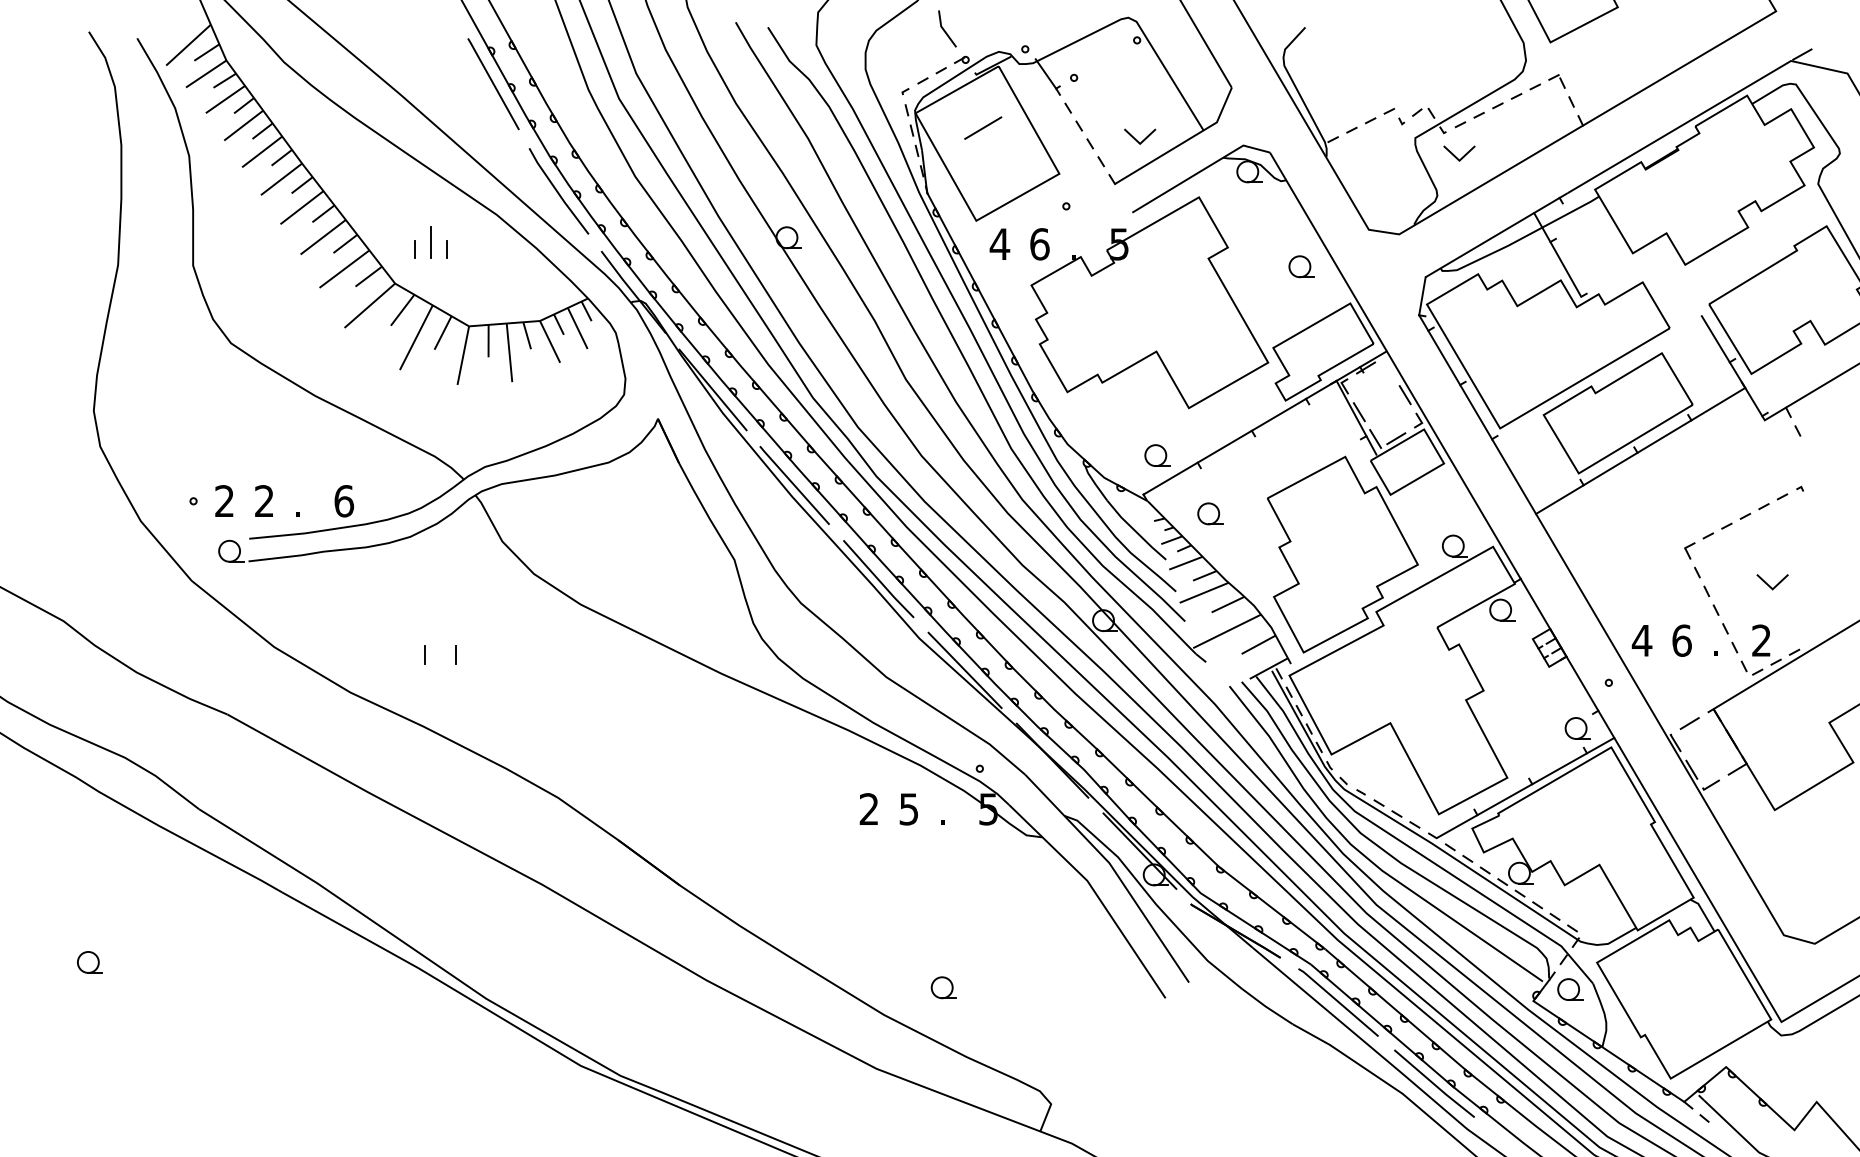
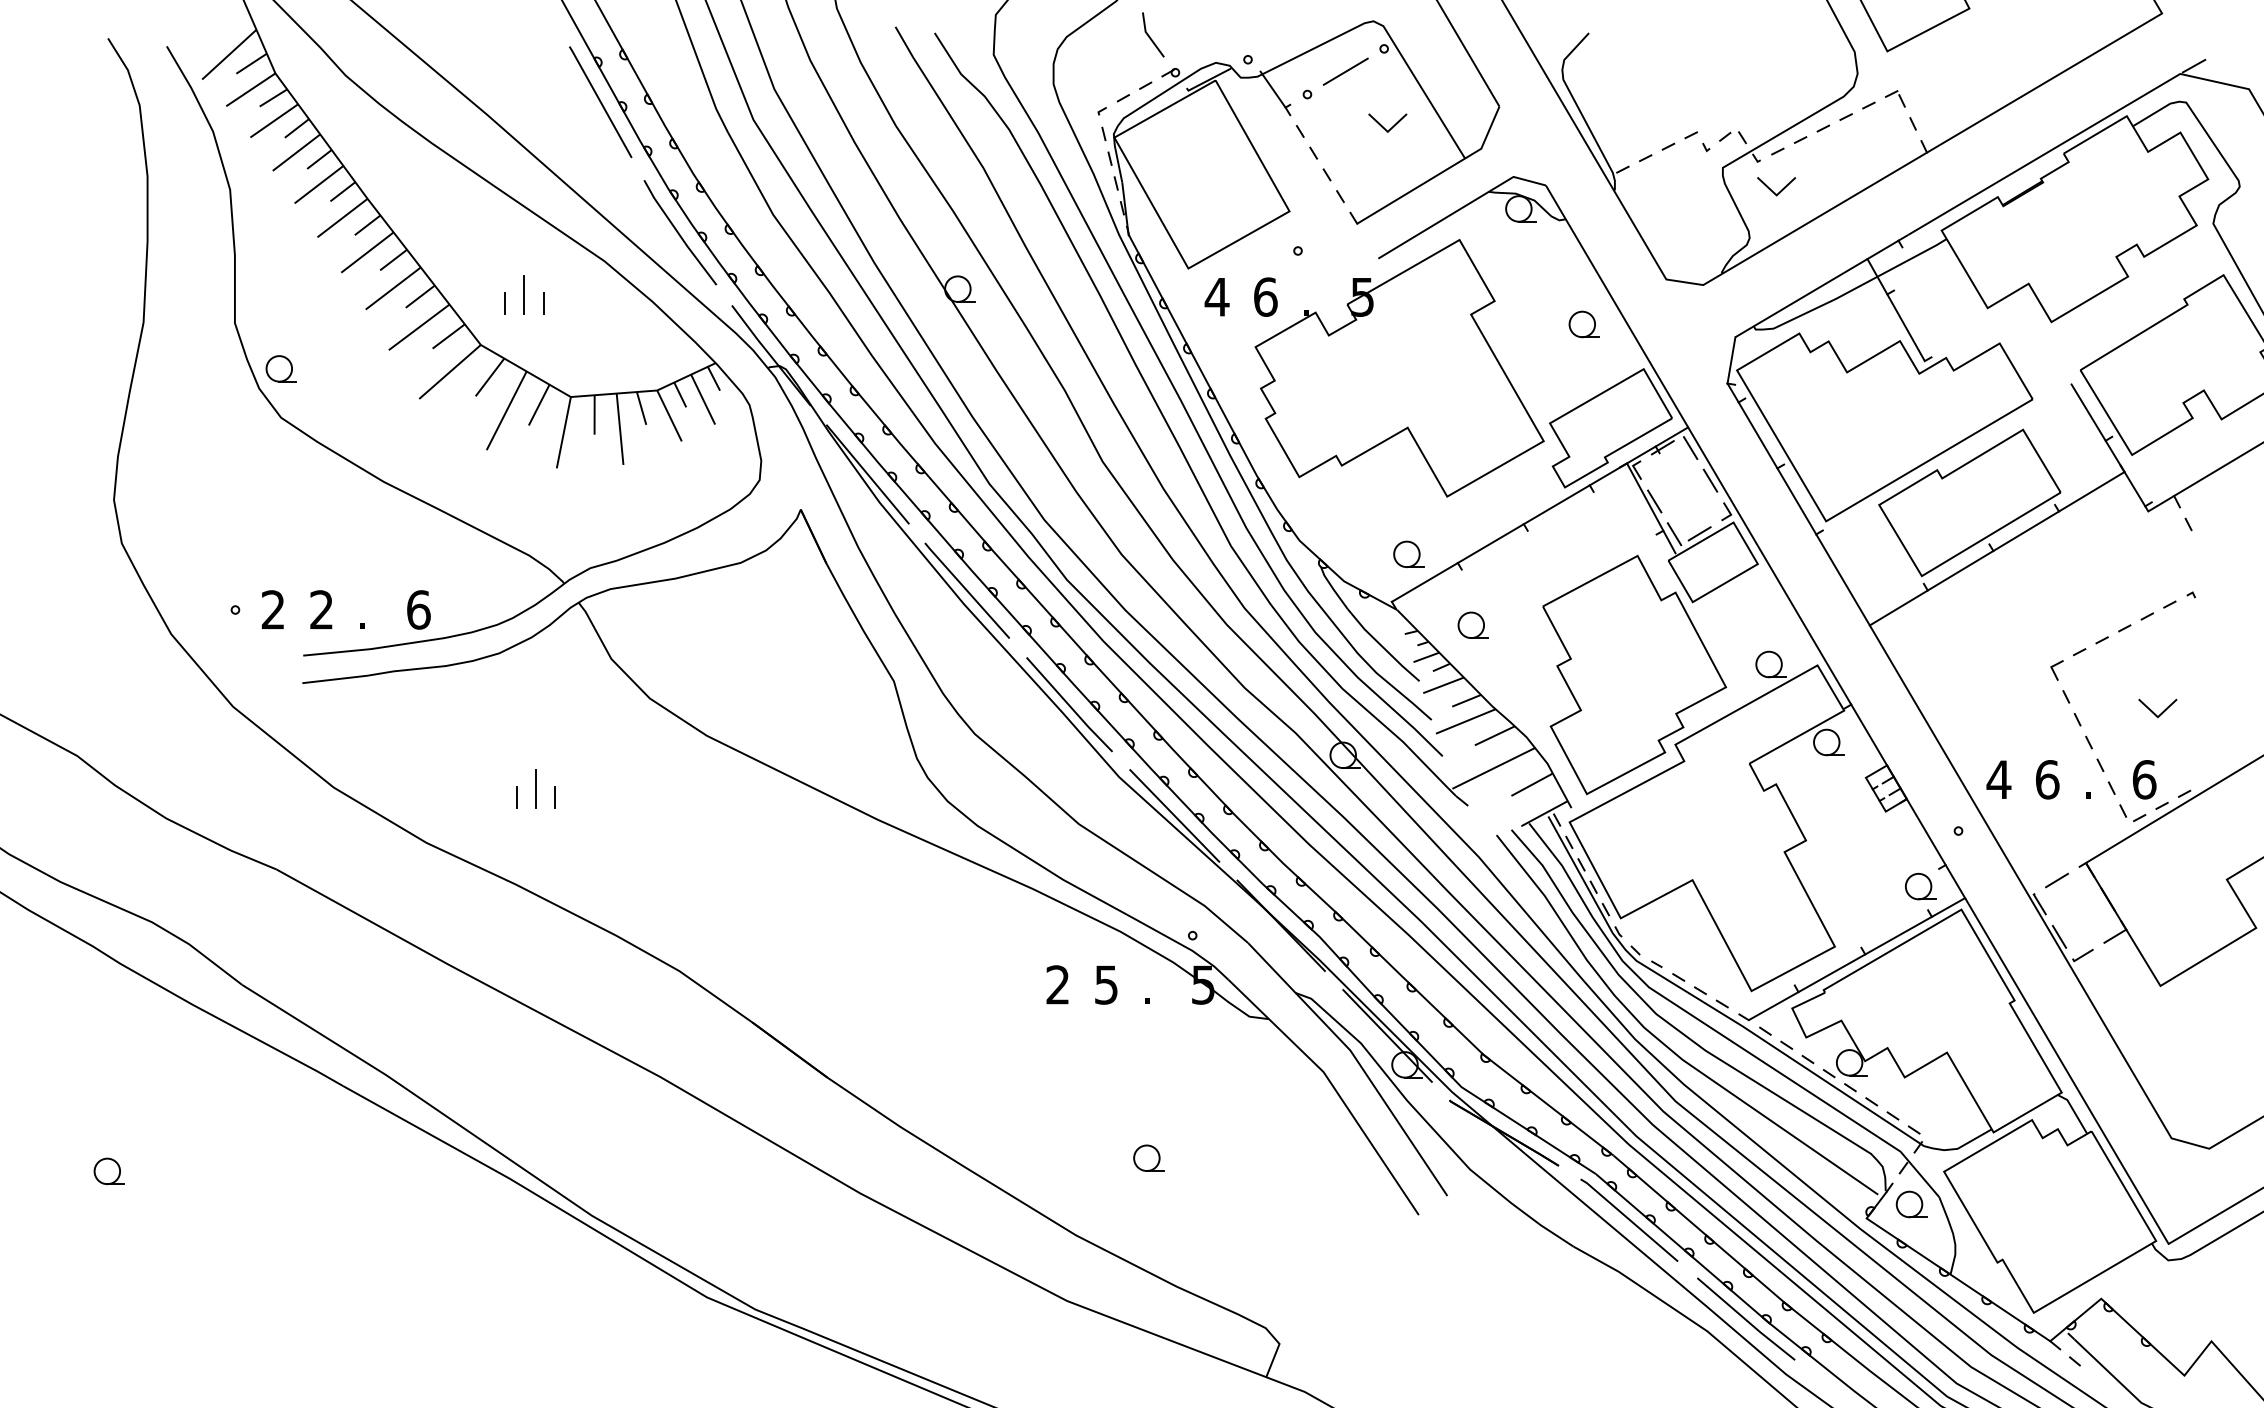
line: (982, 127) -> (1345, 71), moved
line: (1136, 139) -> (1383, 126), moved
line: (1388, 367) -> (1690, 447), added
part: (230, 550) -> (280, 368), moved
text: (1761, 640) -> (2144, 779), 2 -> 6
line: (440, 647) -> (535, 788), added
part: (943, 987) -> (1148, 1157), moved

